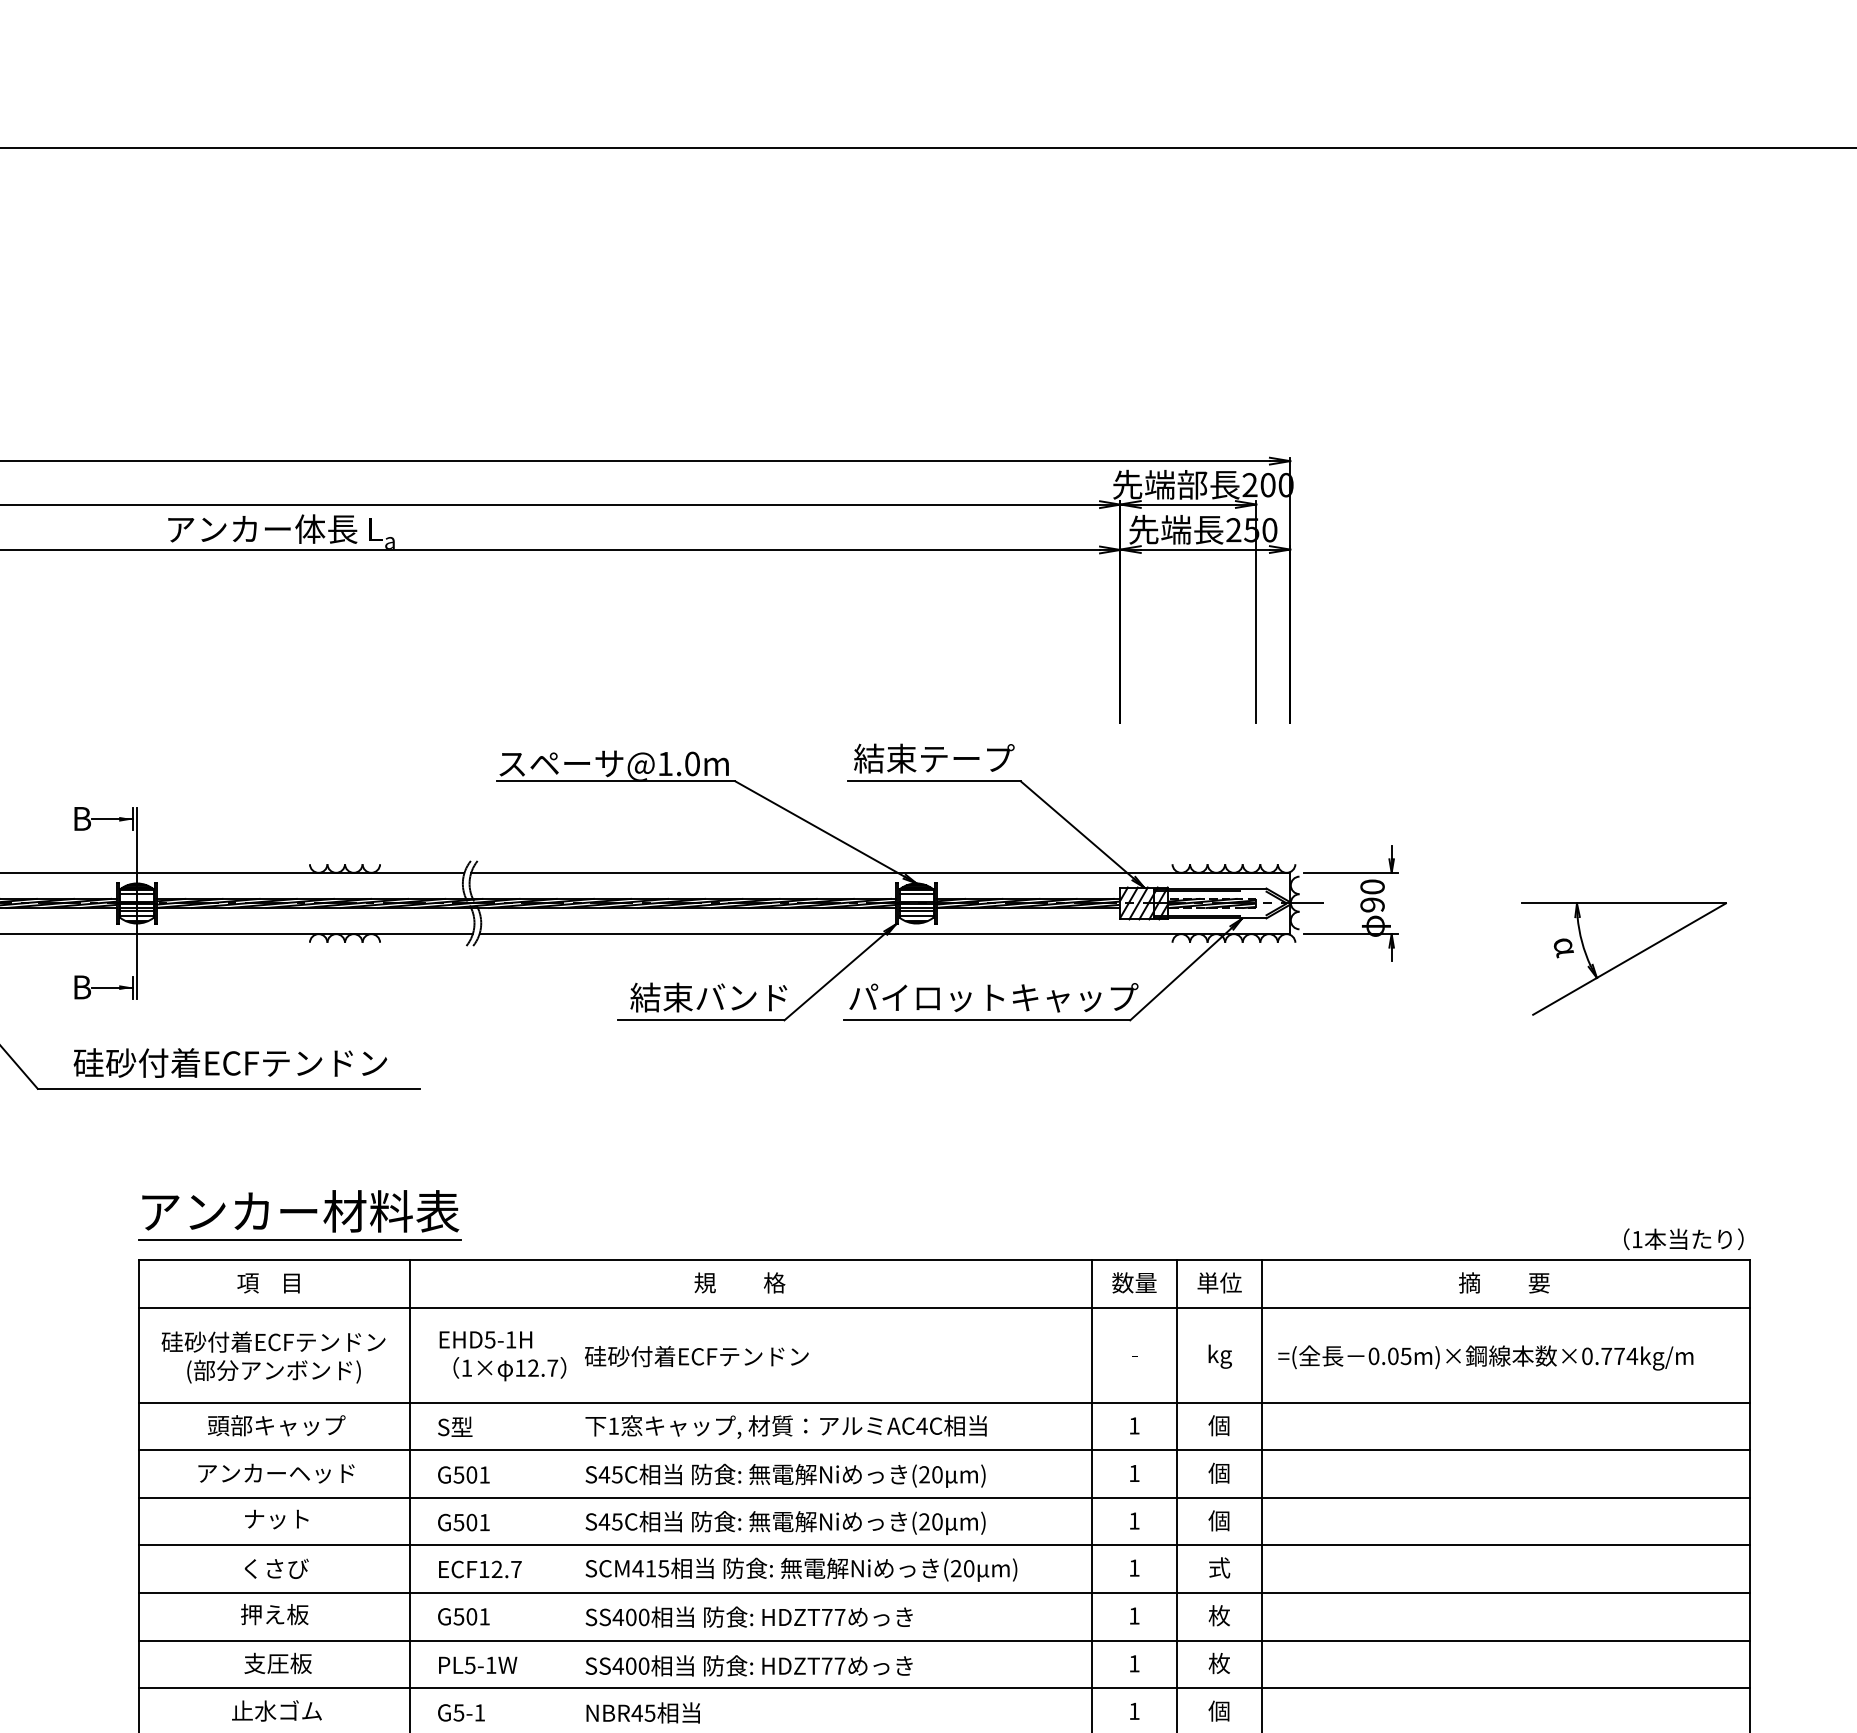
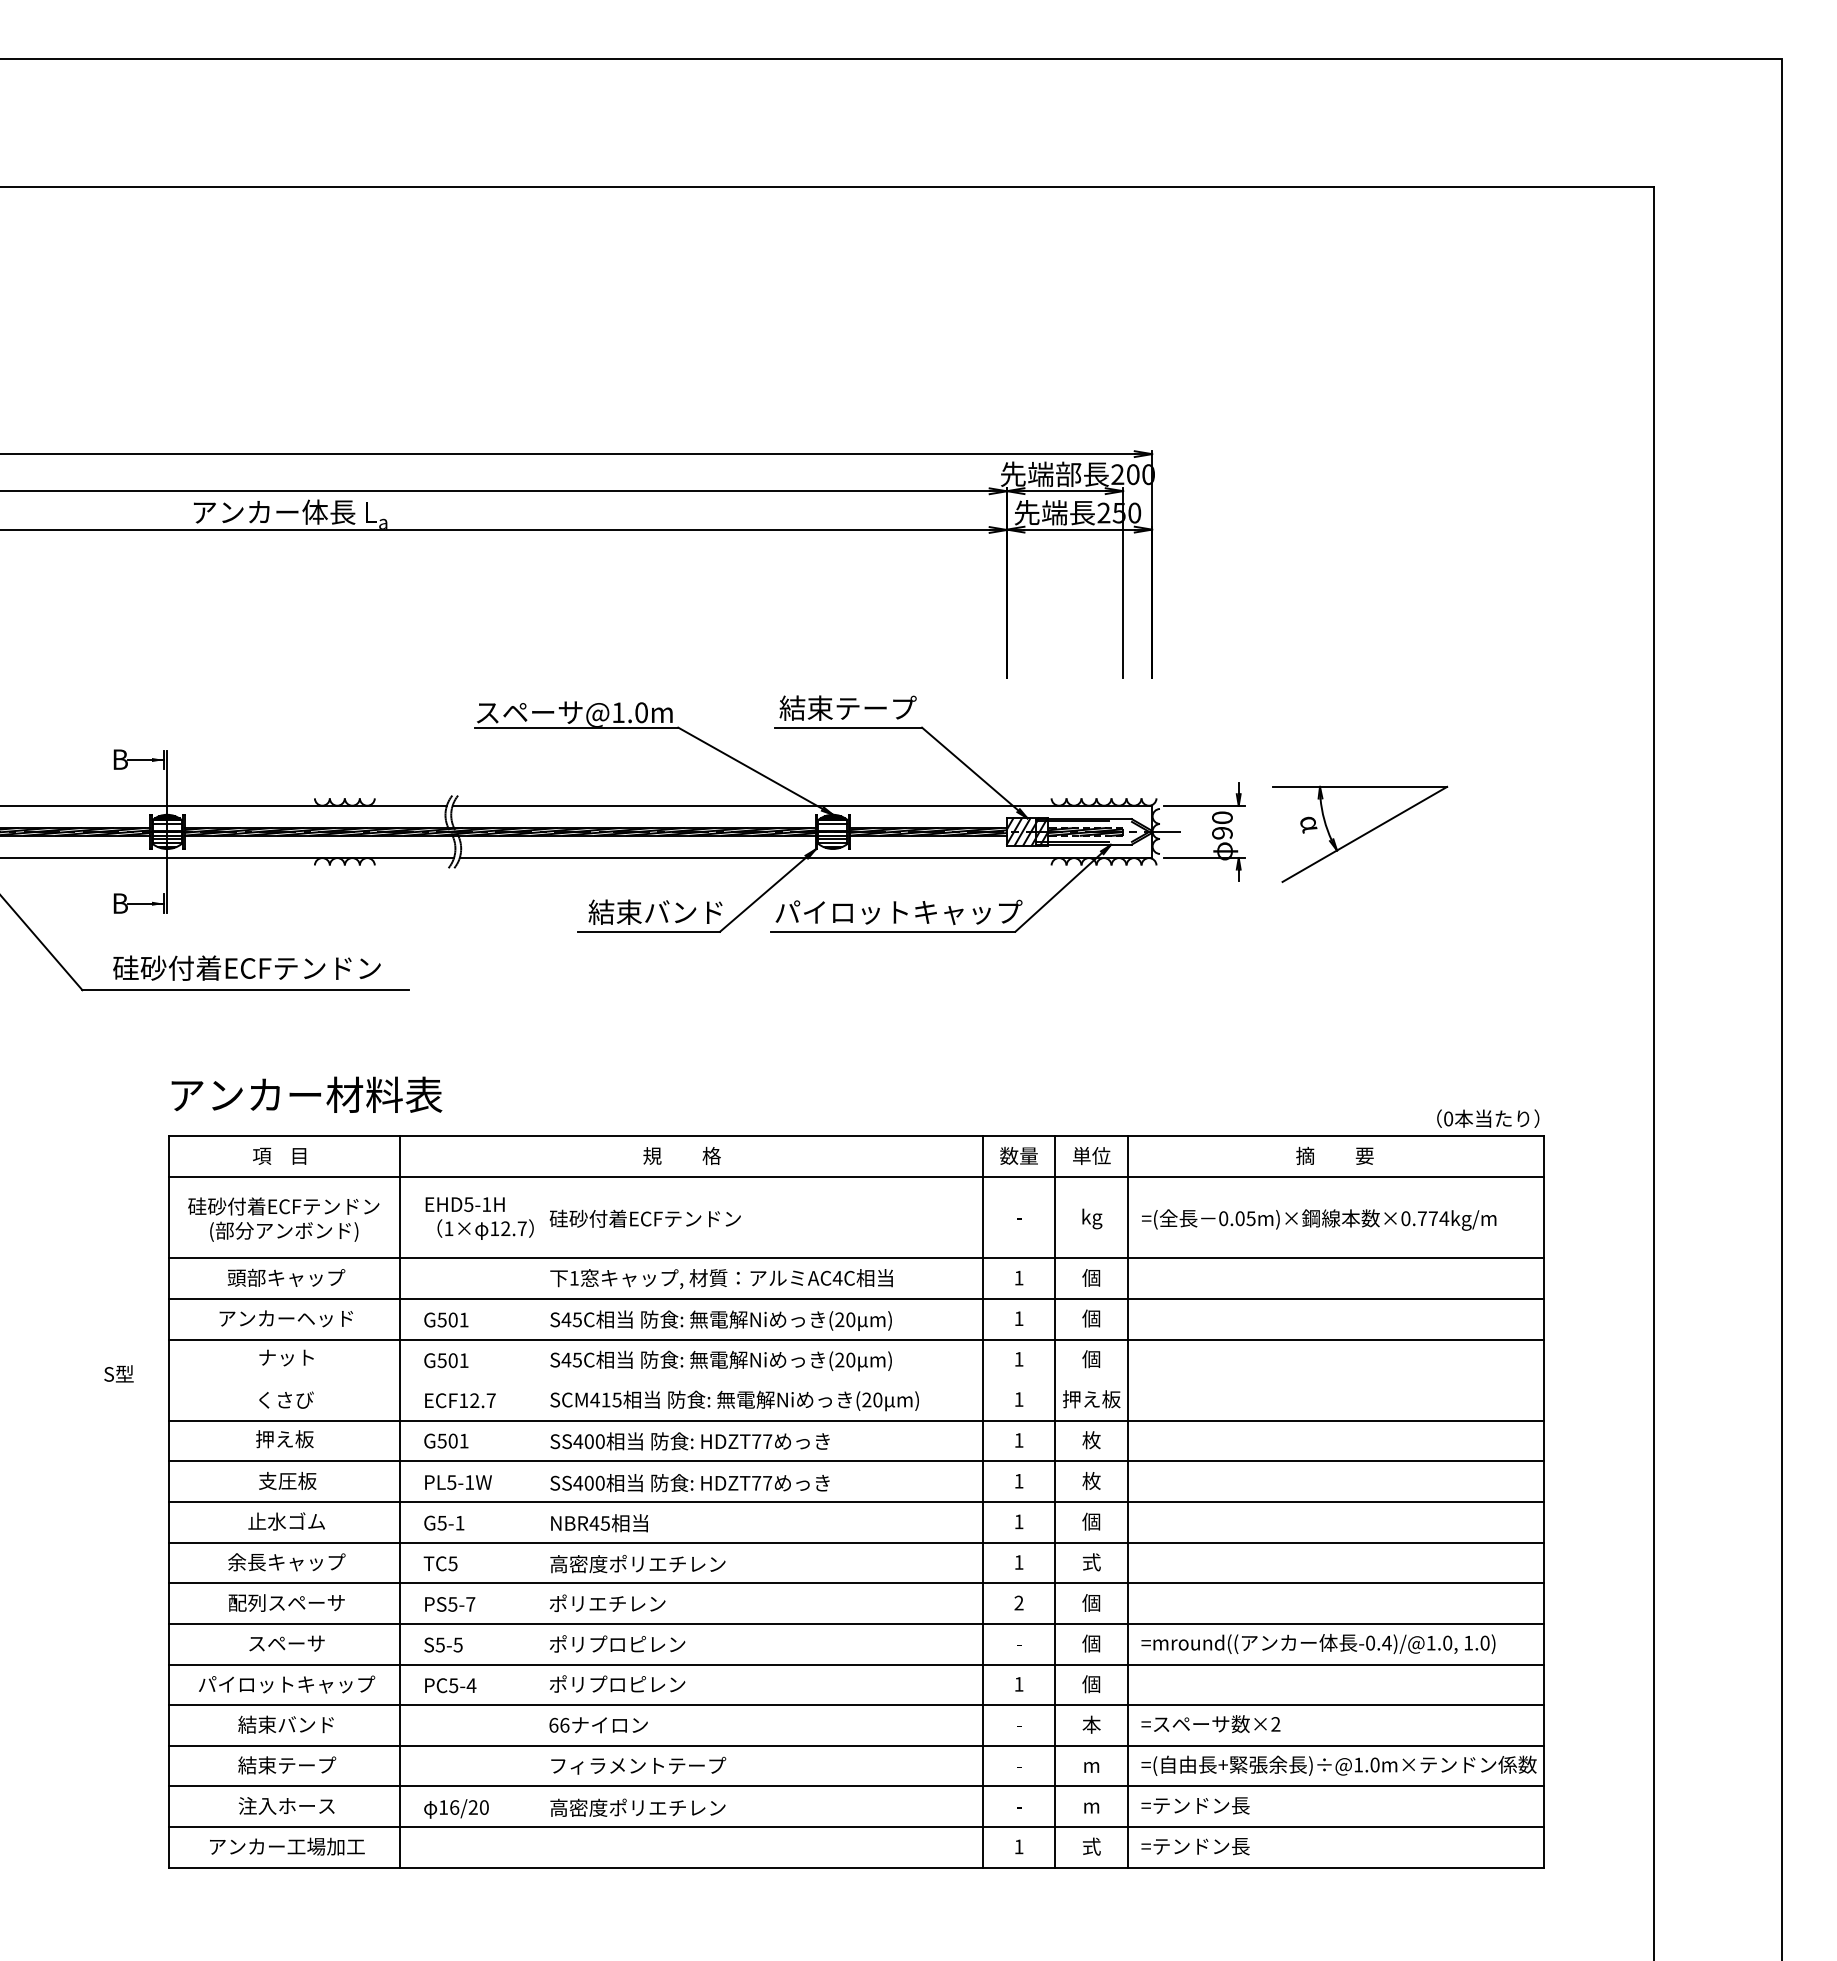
part: (1624, 958) -> (1360, 833), moved
line: (298, 1239) -> (305, 1118), removed
text: (1637, 1239) -> (1448, 1118), 1 -> 0
text: (454, 1426) -> (118, 1373), moved
line: (944, 1545) -> (856, 1380), removed
text: (1219, 1568) -> (1091, 1399), 式 -> 押え板

